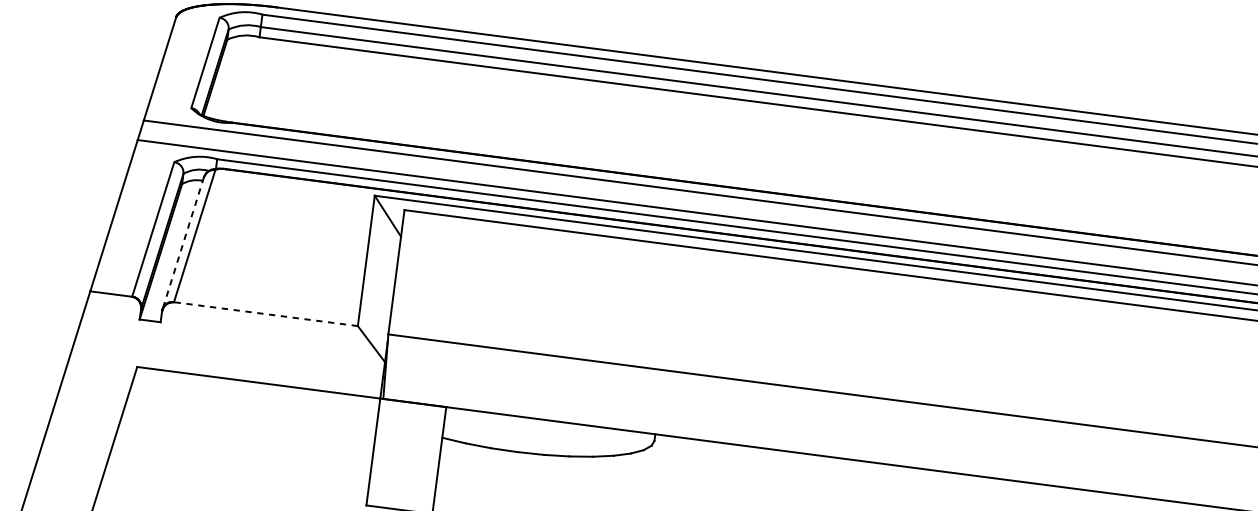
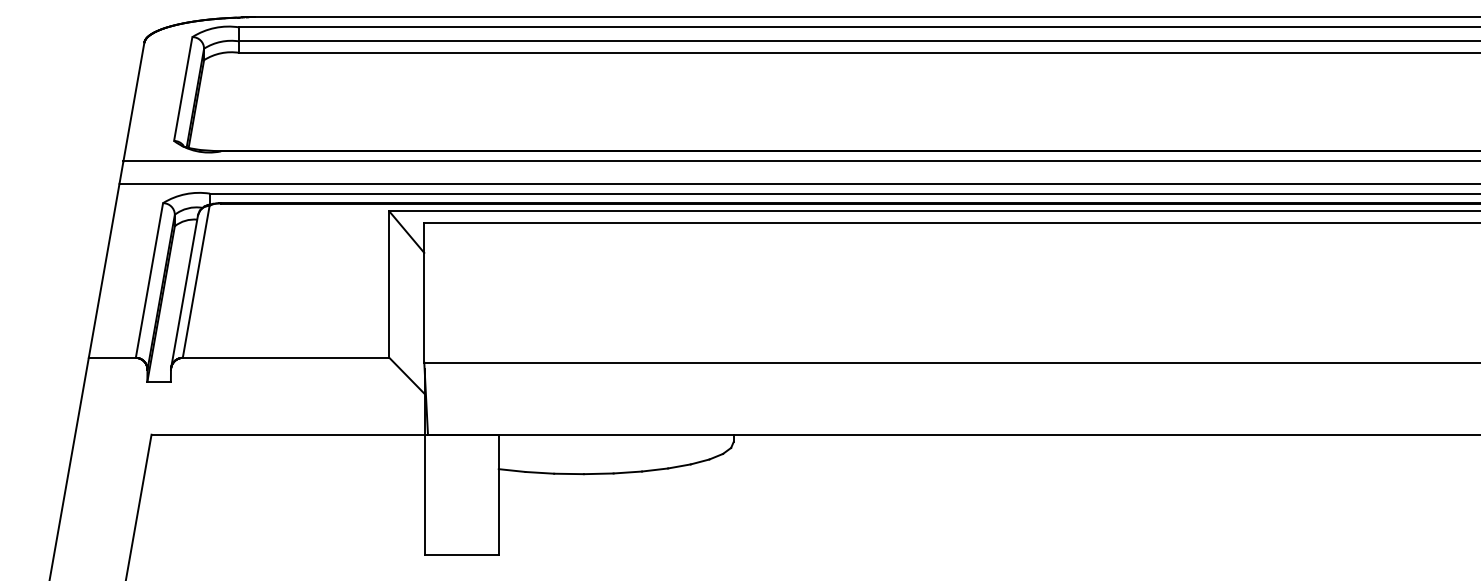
line: (183, 244) -> (184, 292), dashed -> solid
line: (265, 313) -> (285, 357), dashed -> solid

